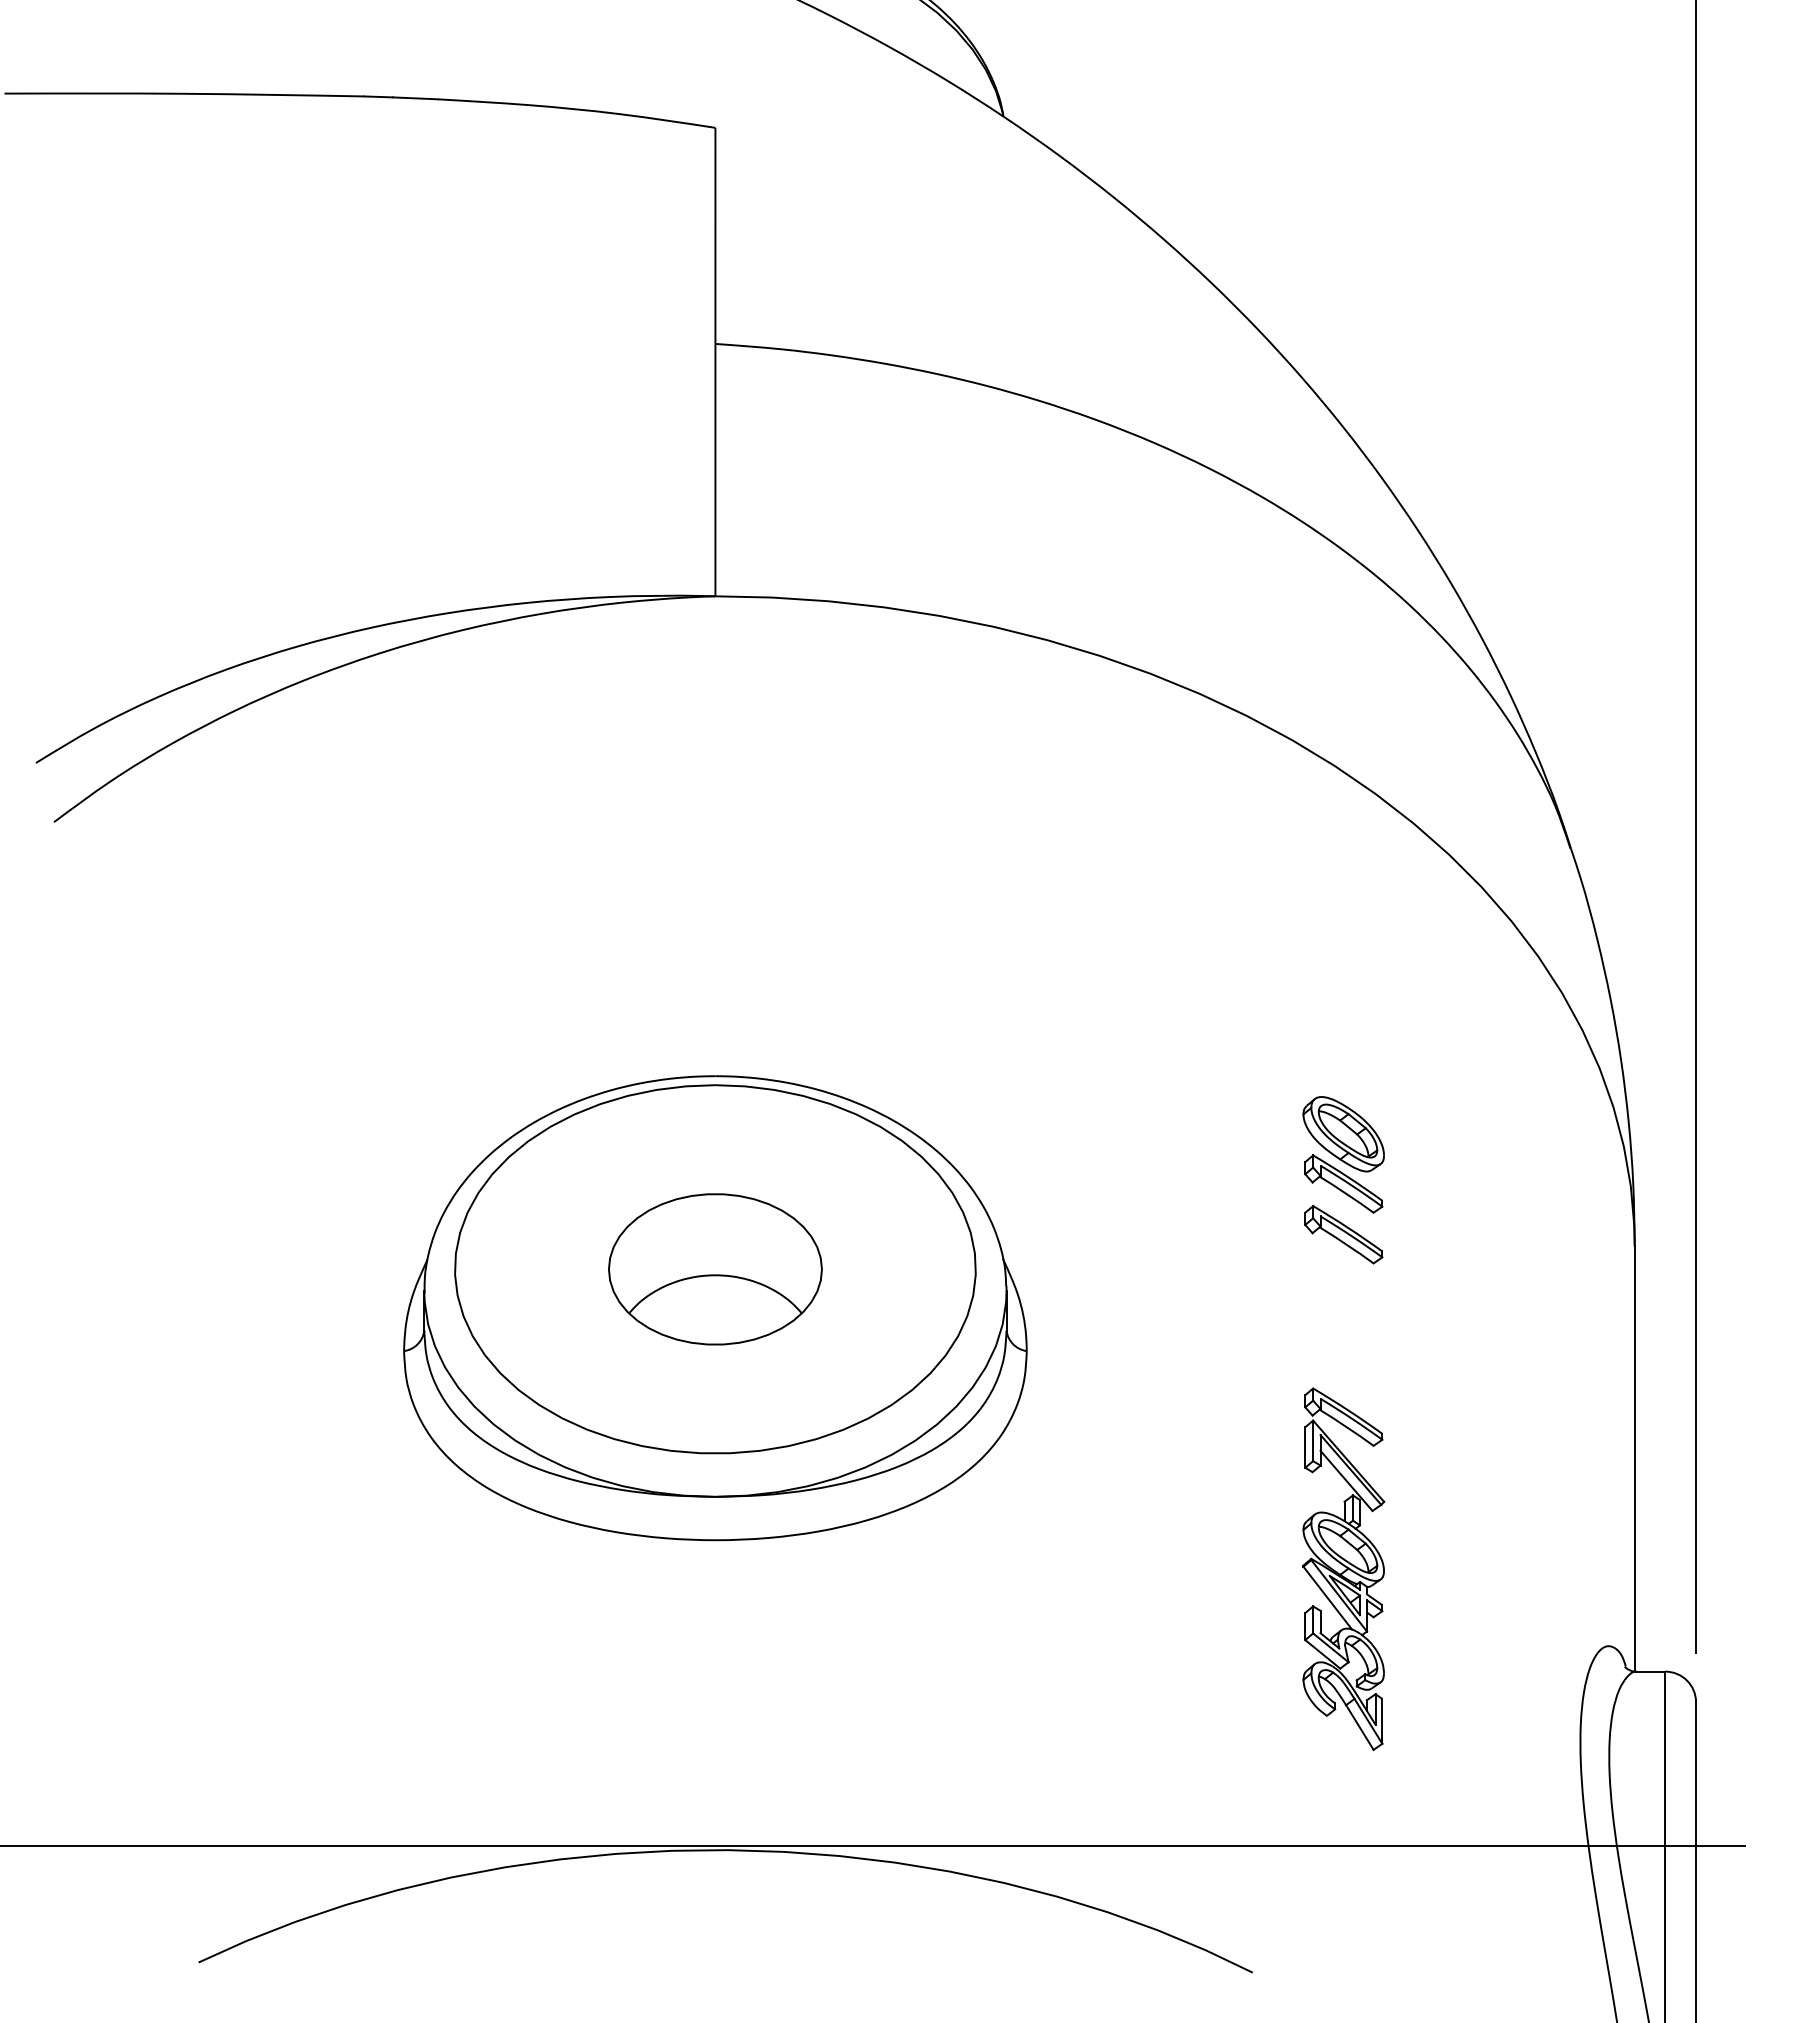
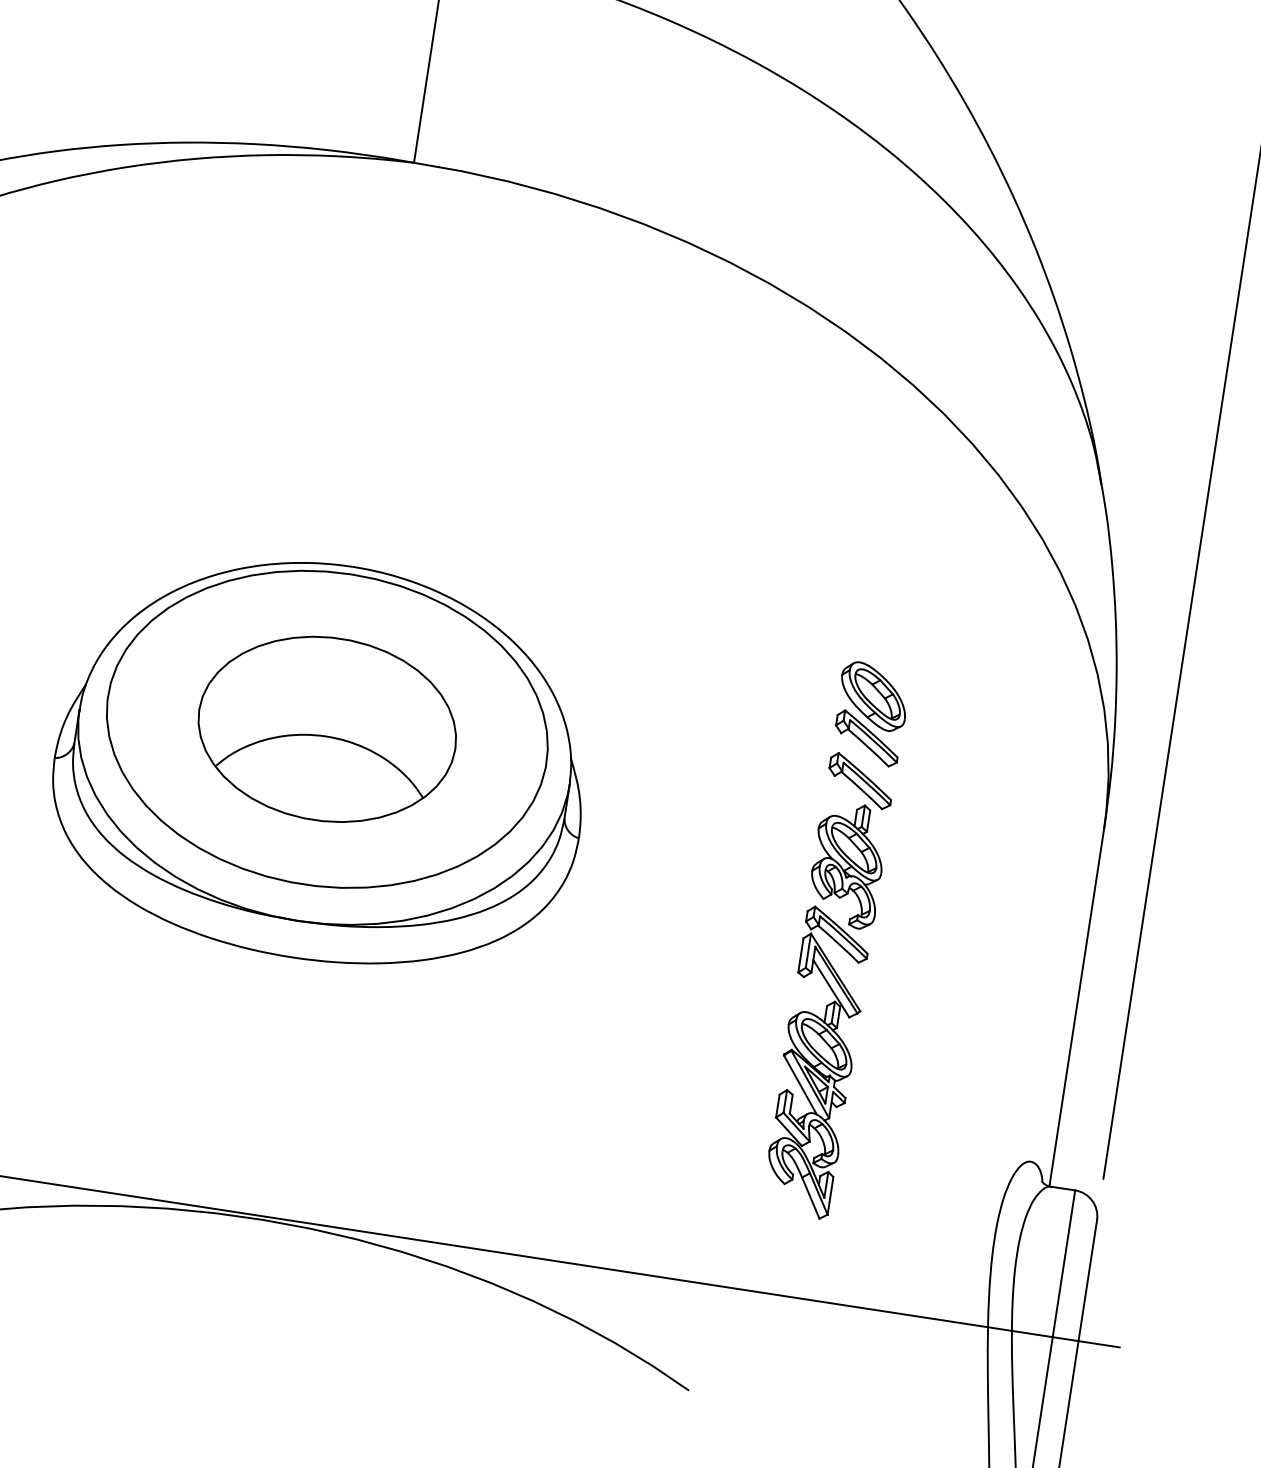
part: (715, 1269) -> (327, 729), size x1.43
part: (1343, 1334) -> (847, 865), added

